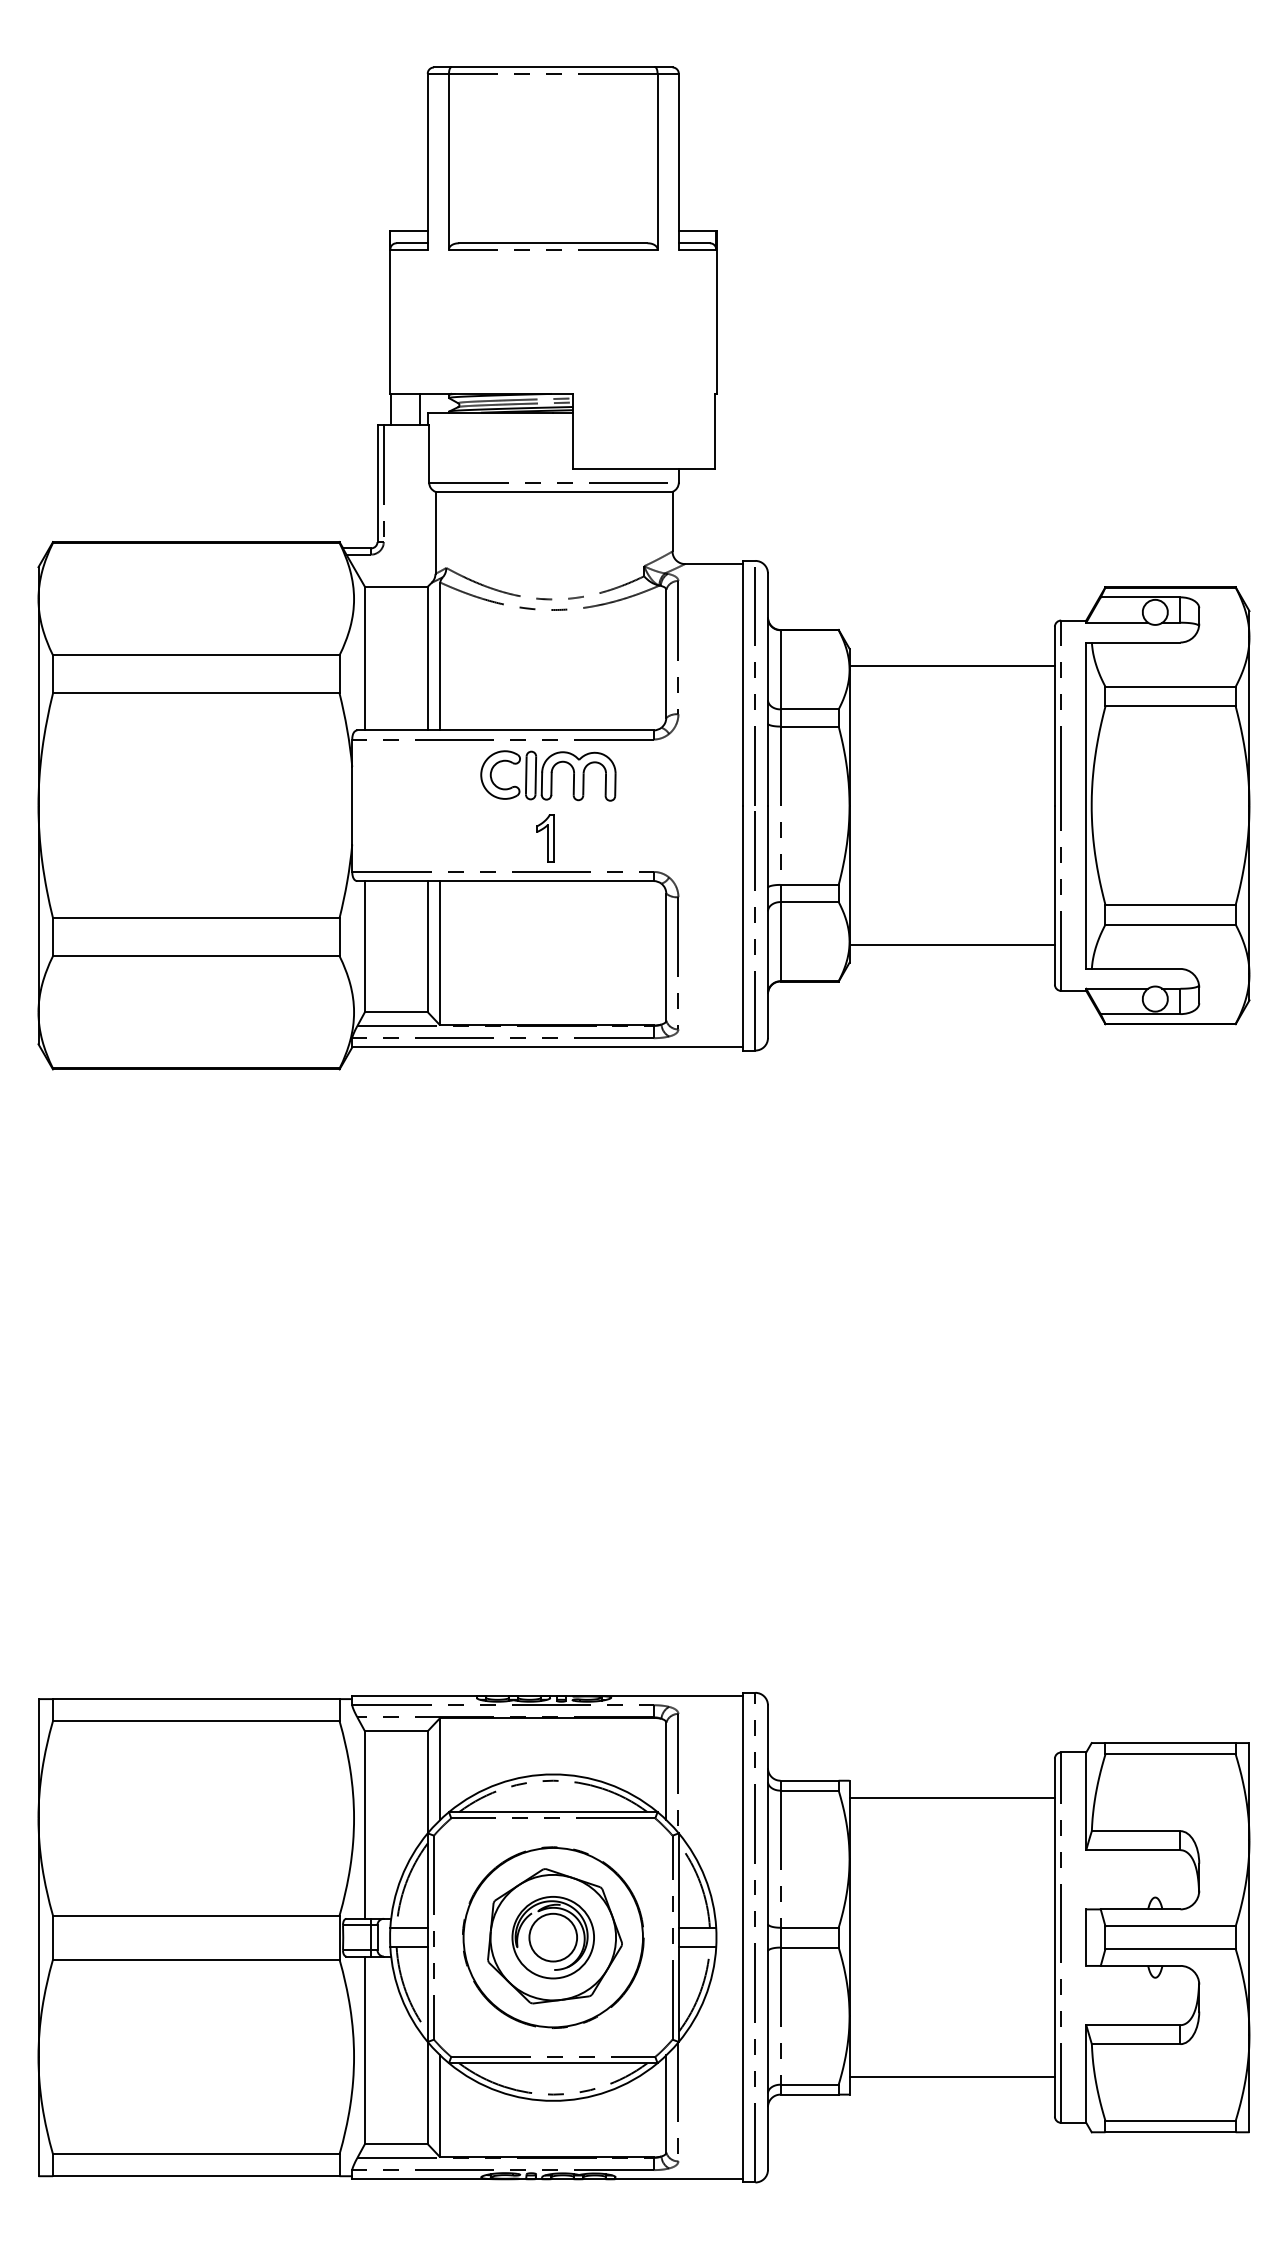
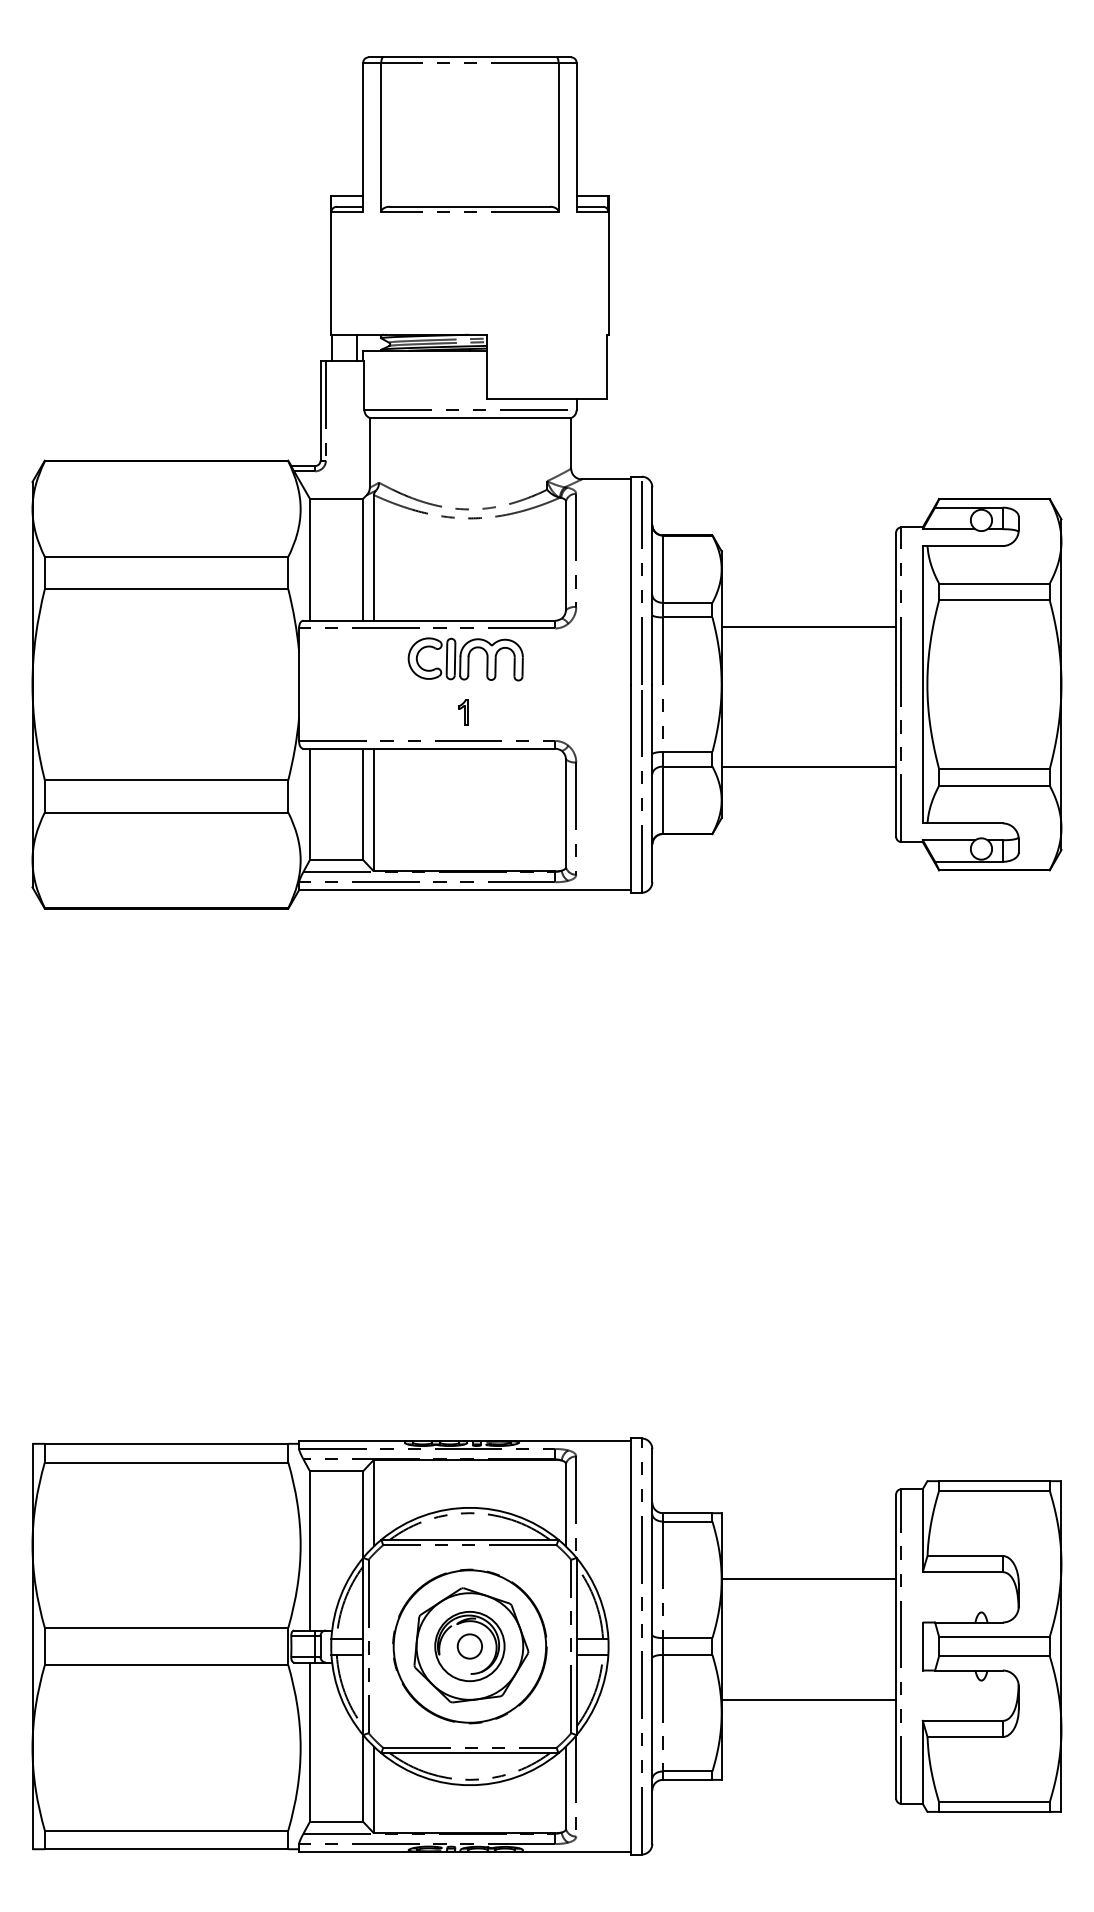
line: (951, 666) -> (808, 626), moved
part: (545, 838) -> (463, 712), size x0.6
line: (951, 945) -> (808, 767), moved
line: (951, 1798) -> (808, 1579), moved
circle: (553, 1937) -> (470, 1646), size x0.6
line: (951, 2077) -> (808, 1699), moved

